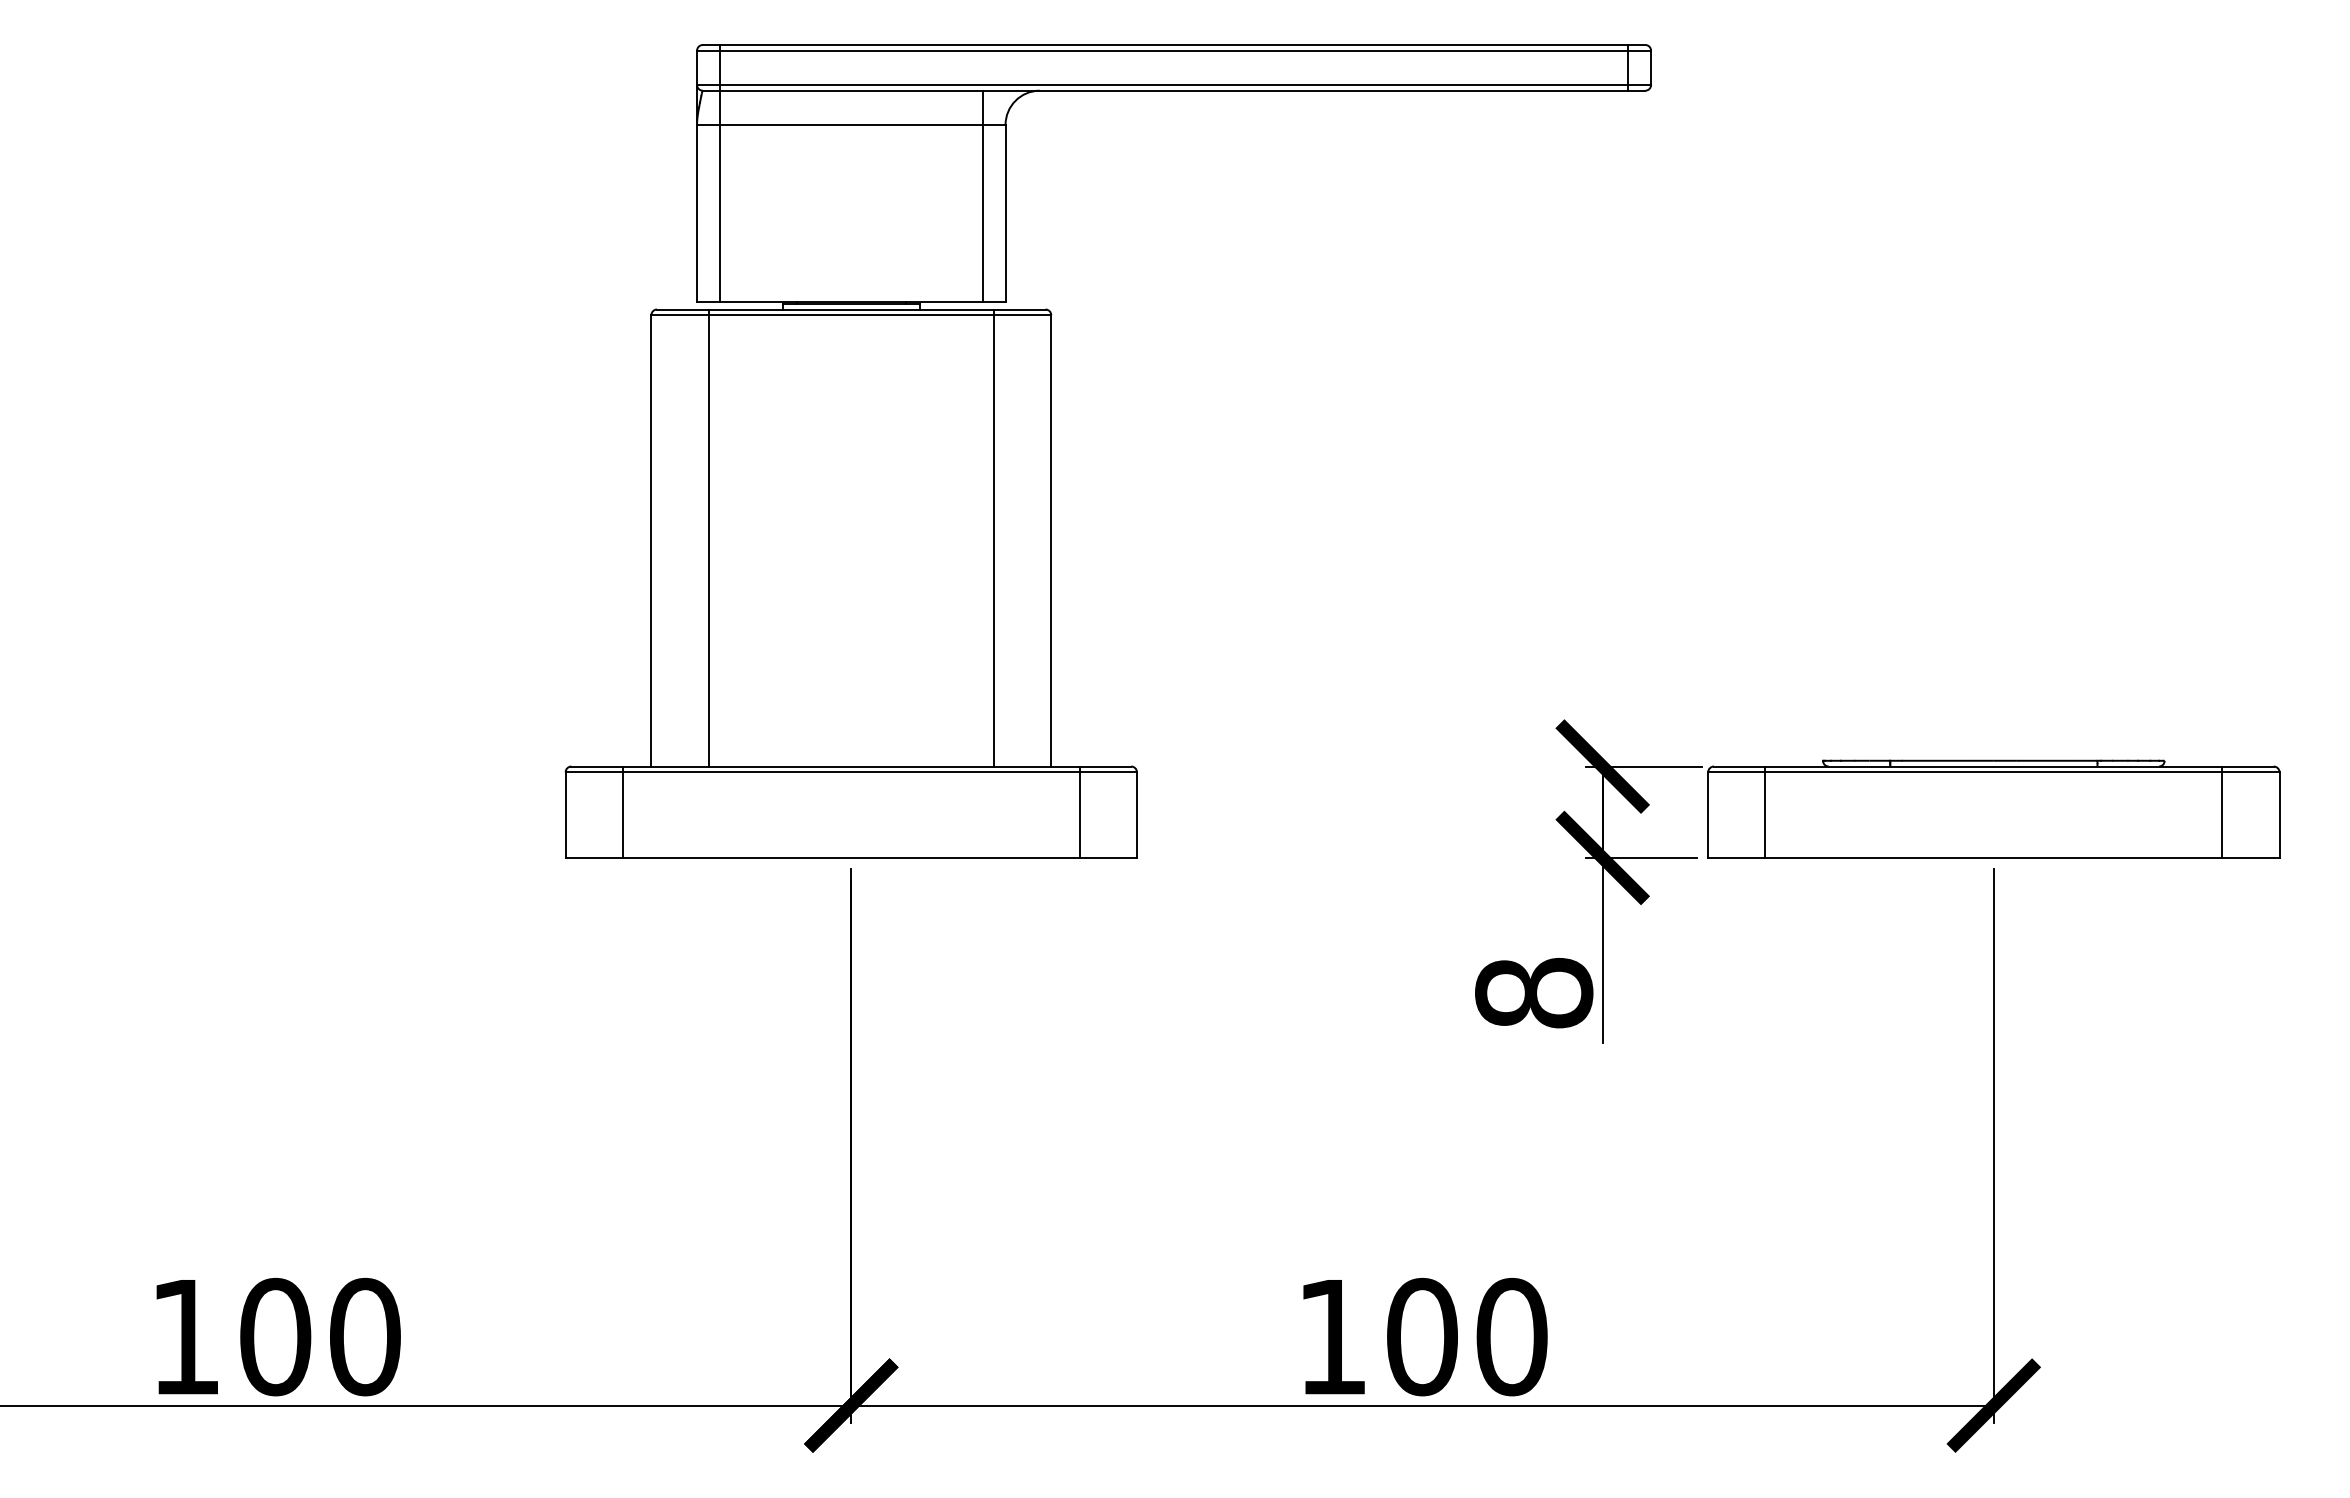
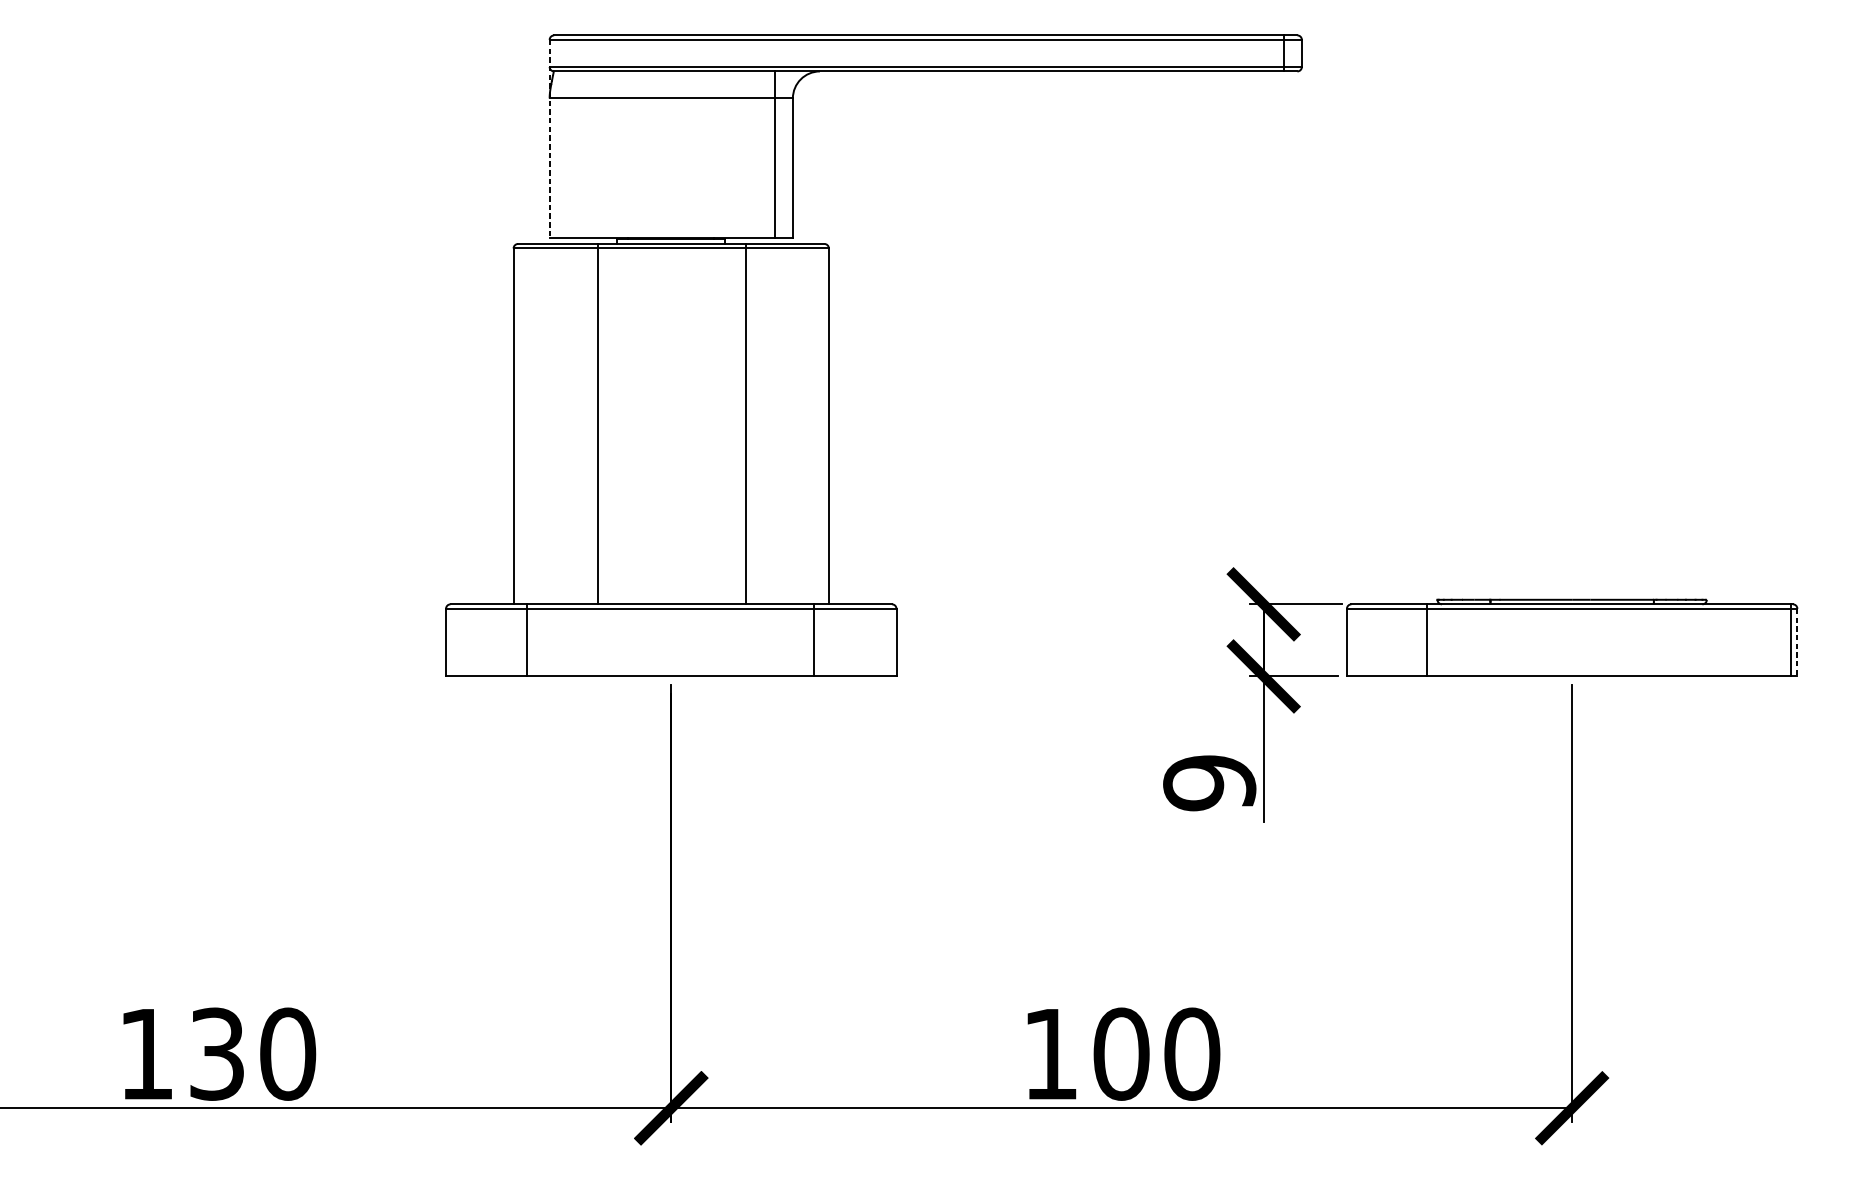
line: (719, 173) -> (567, 136), removed
line: (697, 176) -> (549, 139), solid -> dashed
line: (708, 537) -> (598, 423), moved
line: (994, 537) -> (746, 423), moved
line: (622, 811) -> (526, 639), moved
line: (1079, 811) -> (813, 639), moved
line: (1765, 811) -> (1427, 639), moved
line: (2222, 811) -> (1791, 639), moved
line: (2279, 815) -> (1797, 642), solid -> dashed
text: (1534, 993) -> (1209, 783), 8 -> 9
text: (275, 1336) -> (217, 1053), 100 -> 130

